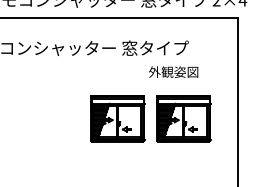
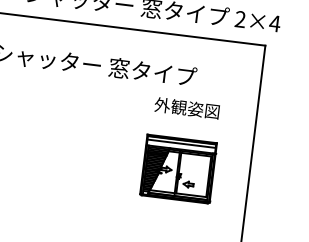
text: (173, 71) -> (187, 107), moved
part: (117, 118) -> (91, 158), removed

